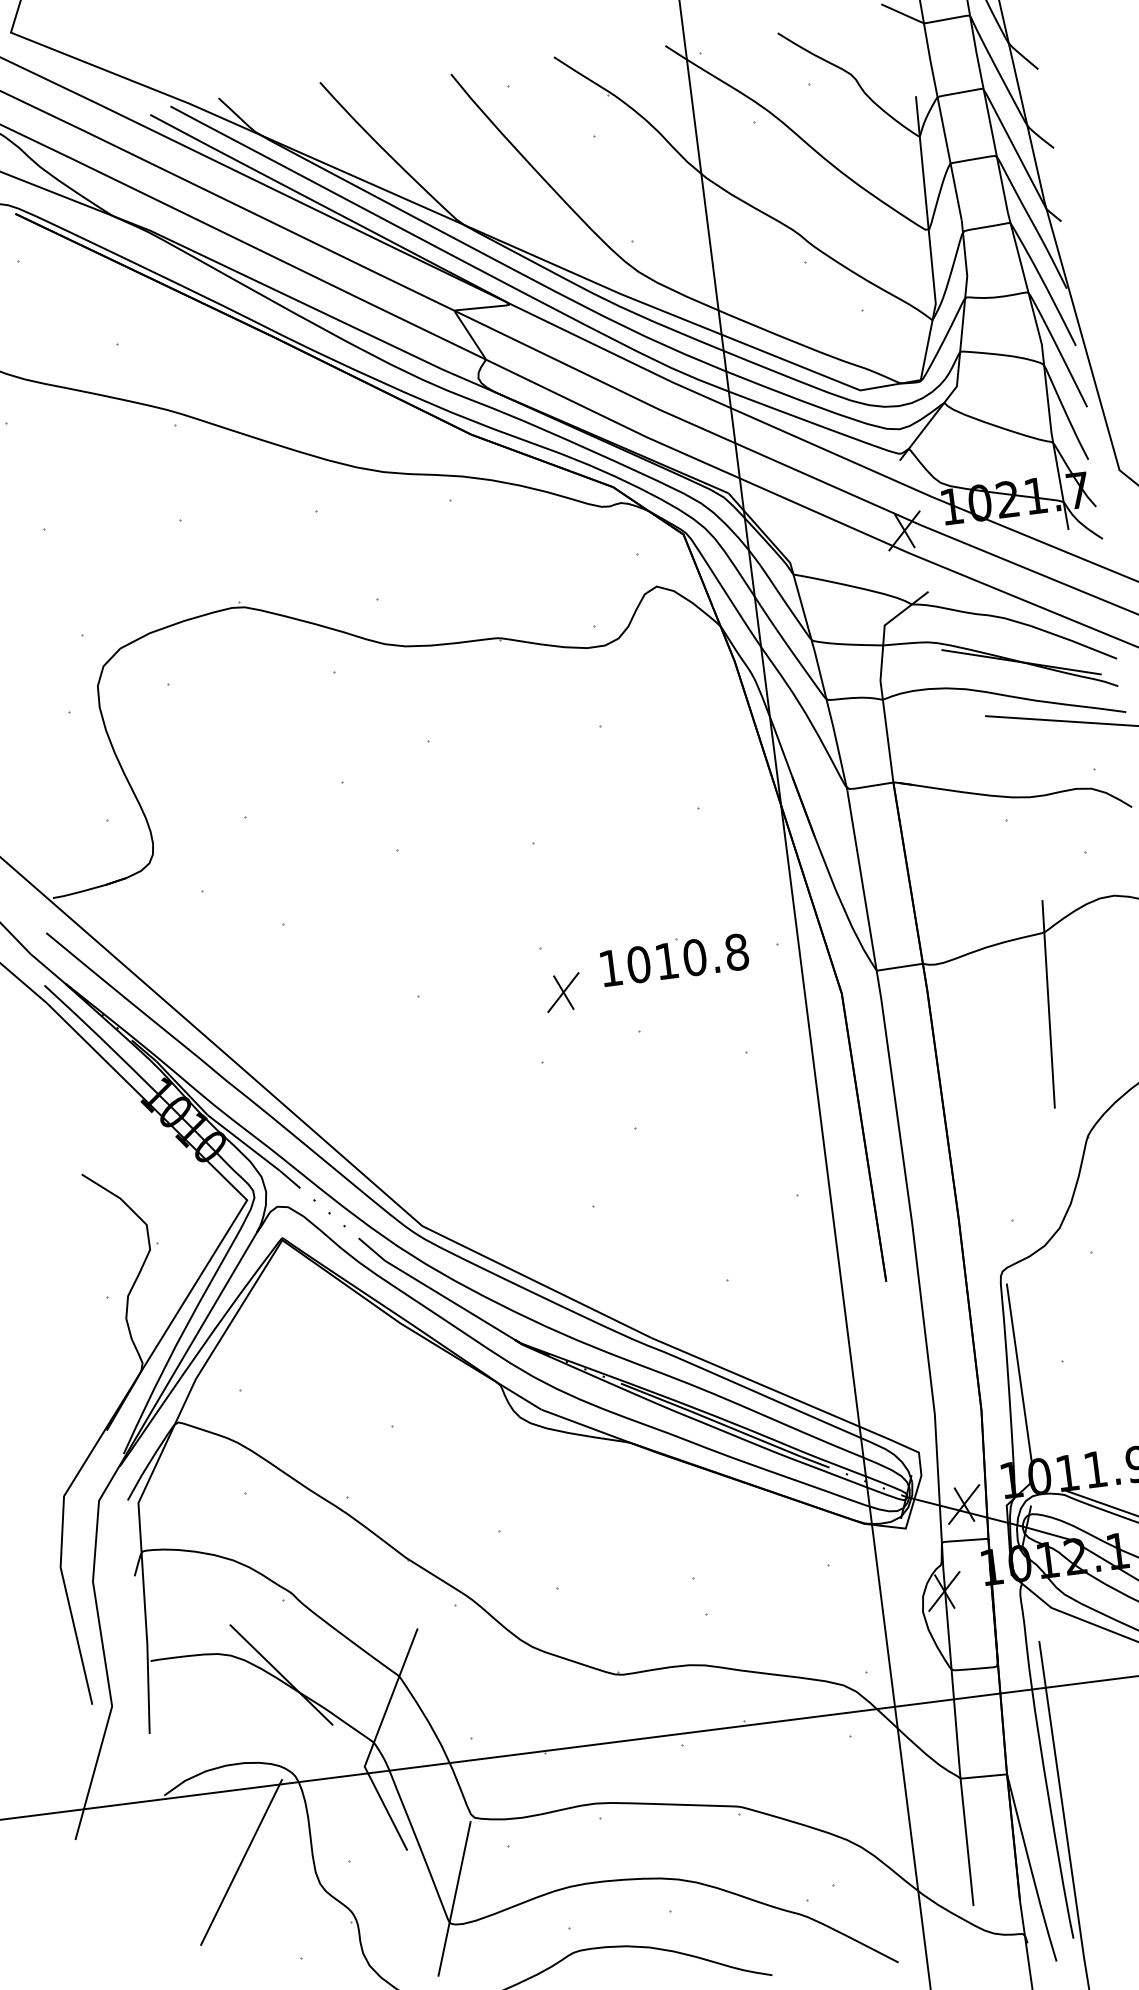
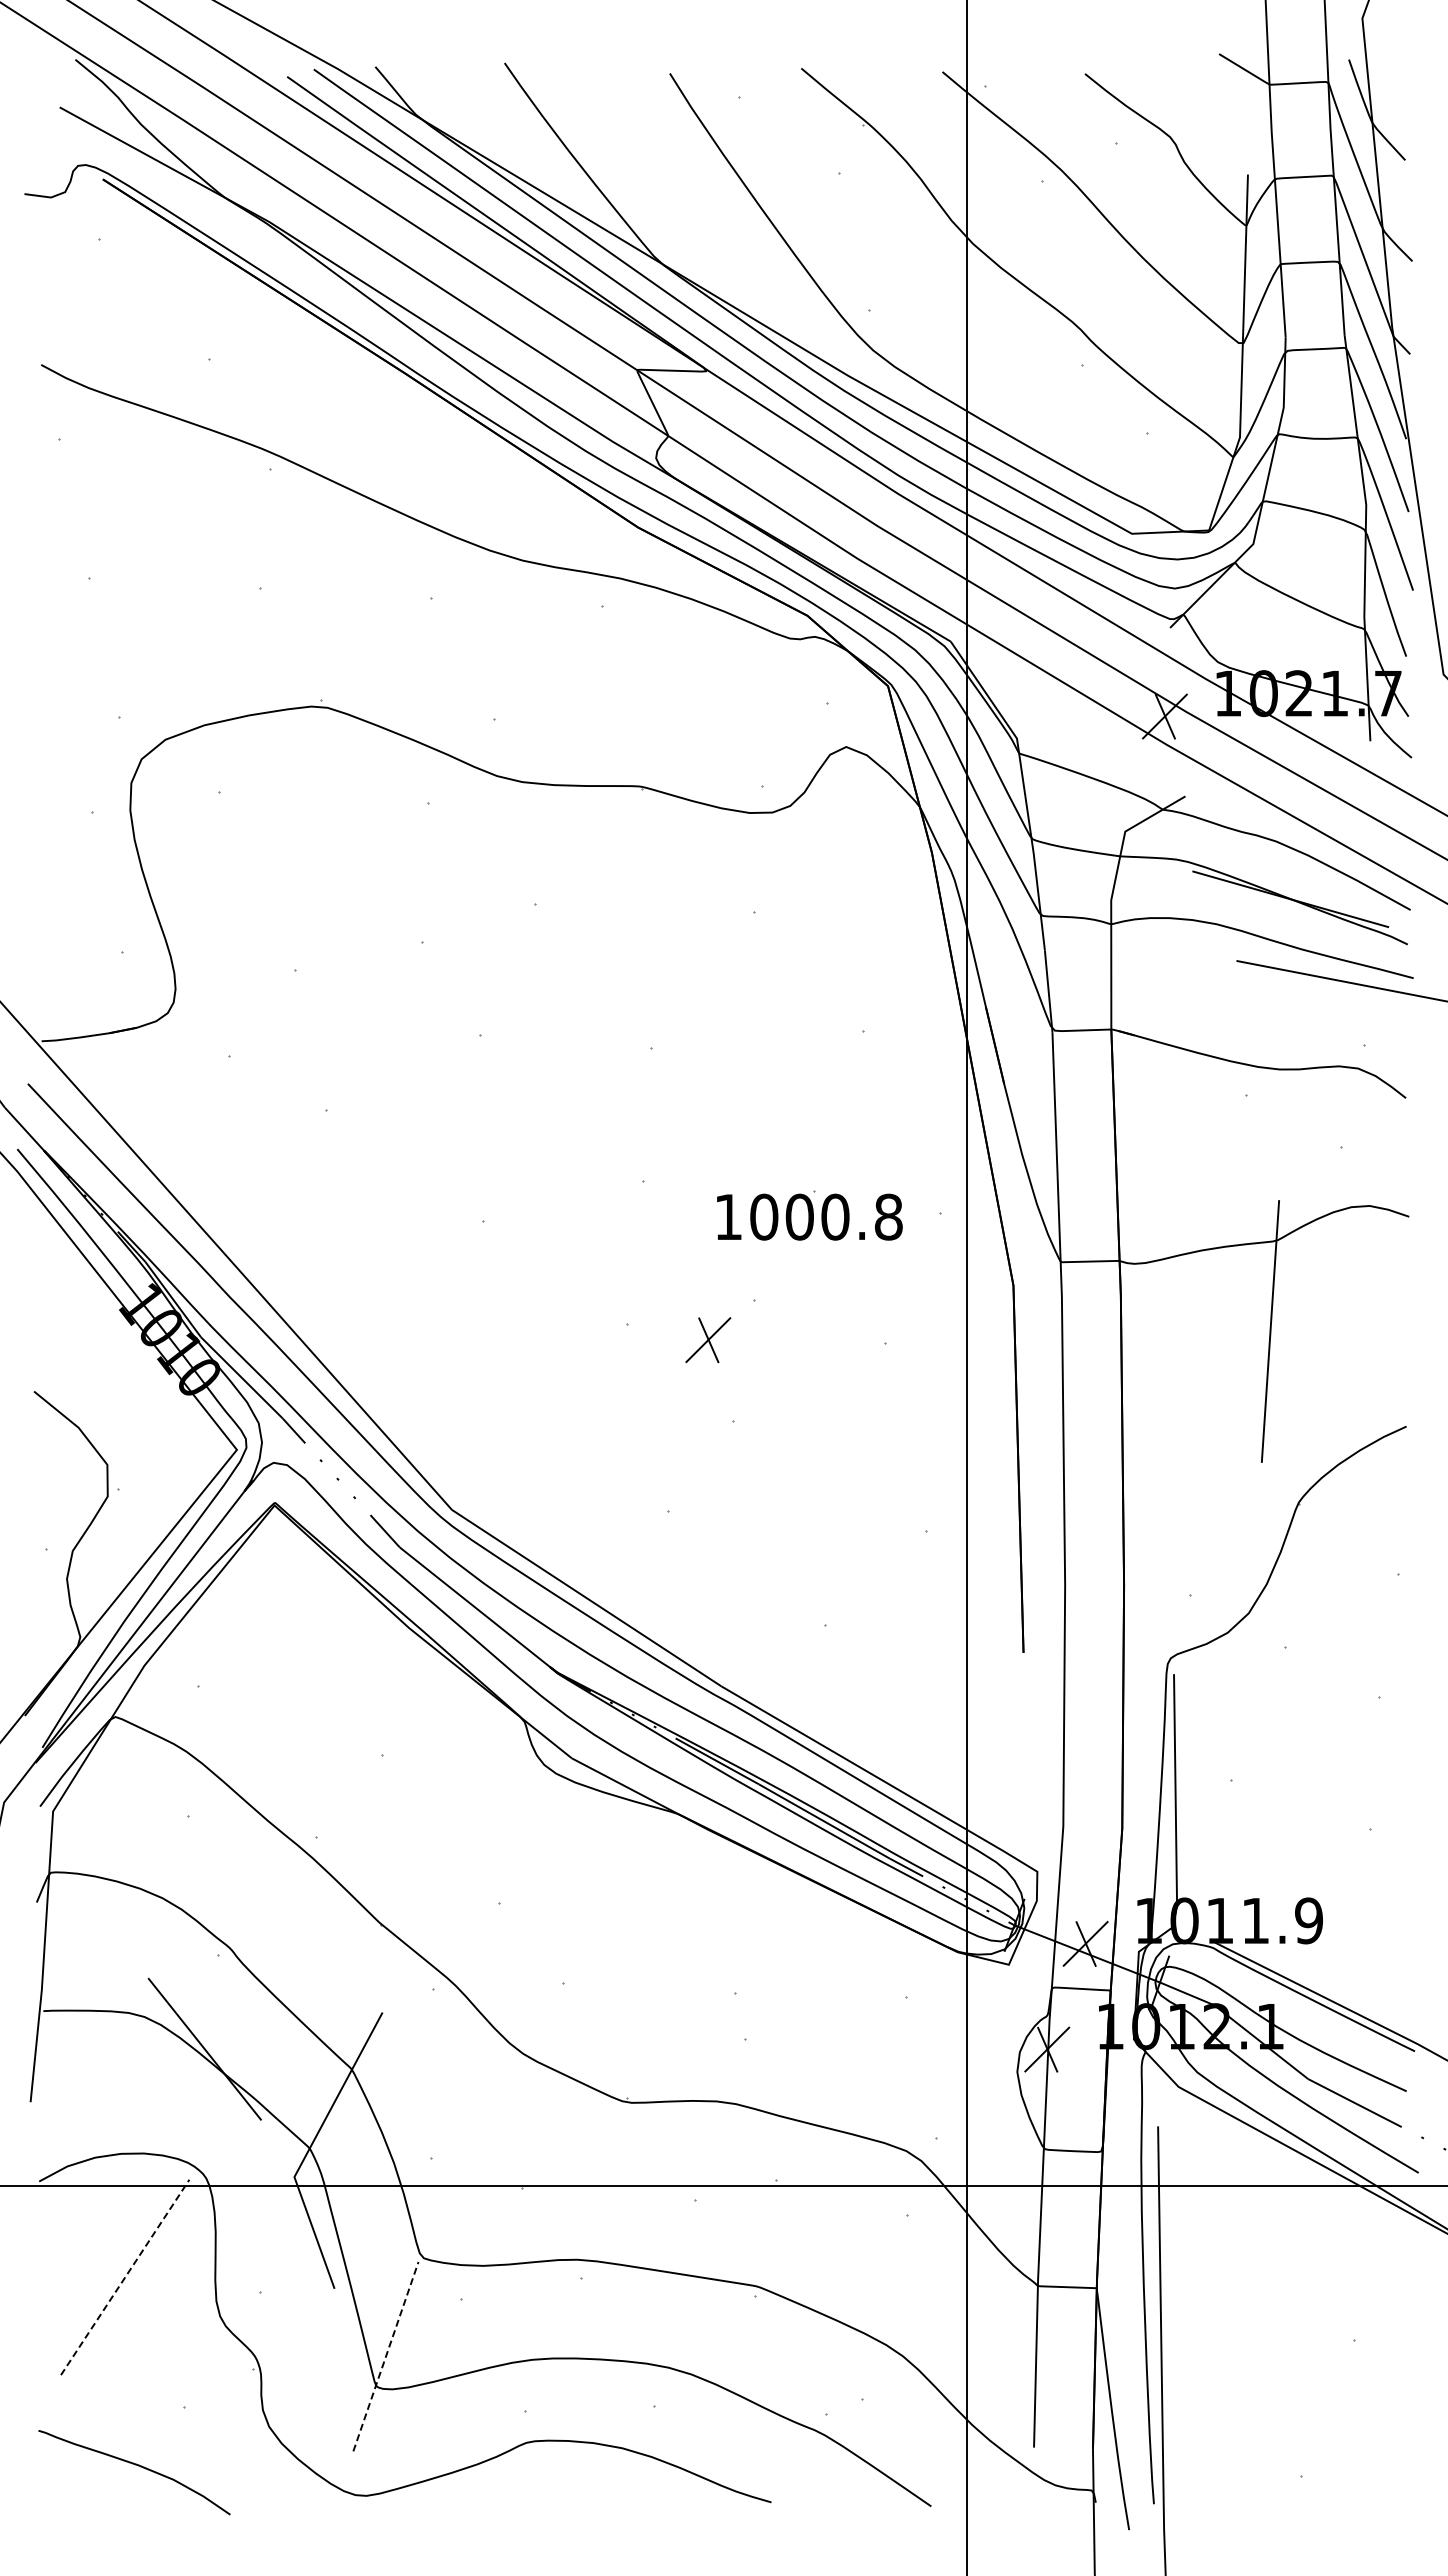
text: (666, 960) -> (799, 1216), 1010.8 -> 1000.8
part: (563, 992) -> (708, 1340), moved
line: (241, 1862) -> (125, 2277), solid -> dashed
line: (454, 1898) -> (386, 2356), solid -> dashed

